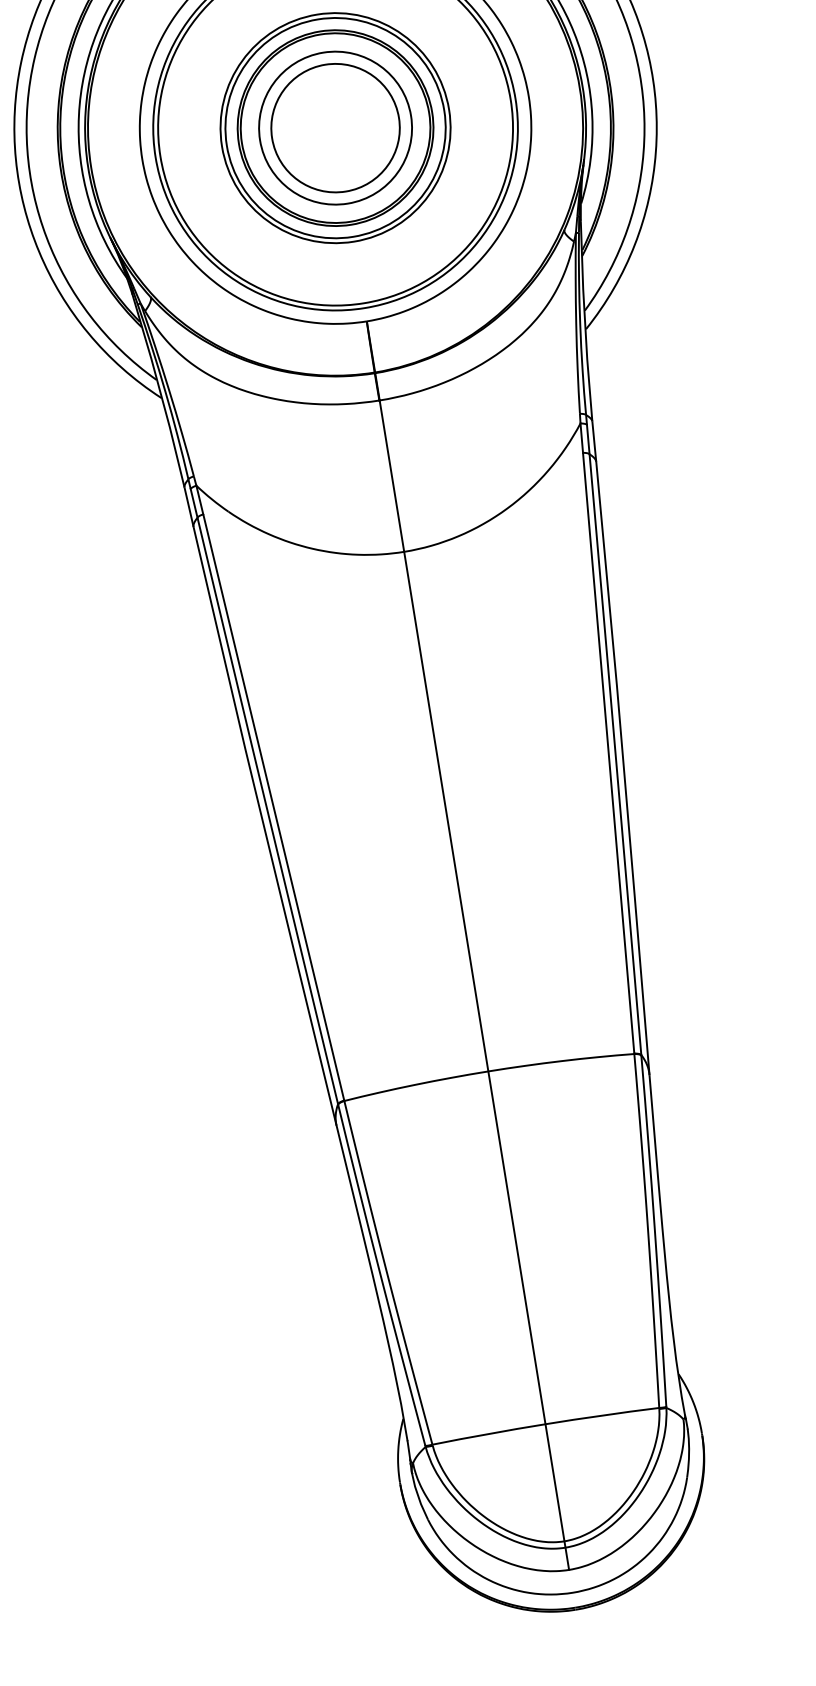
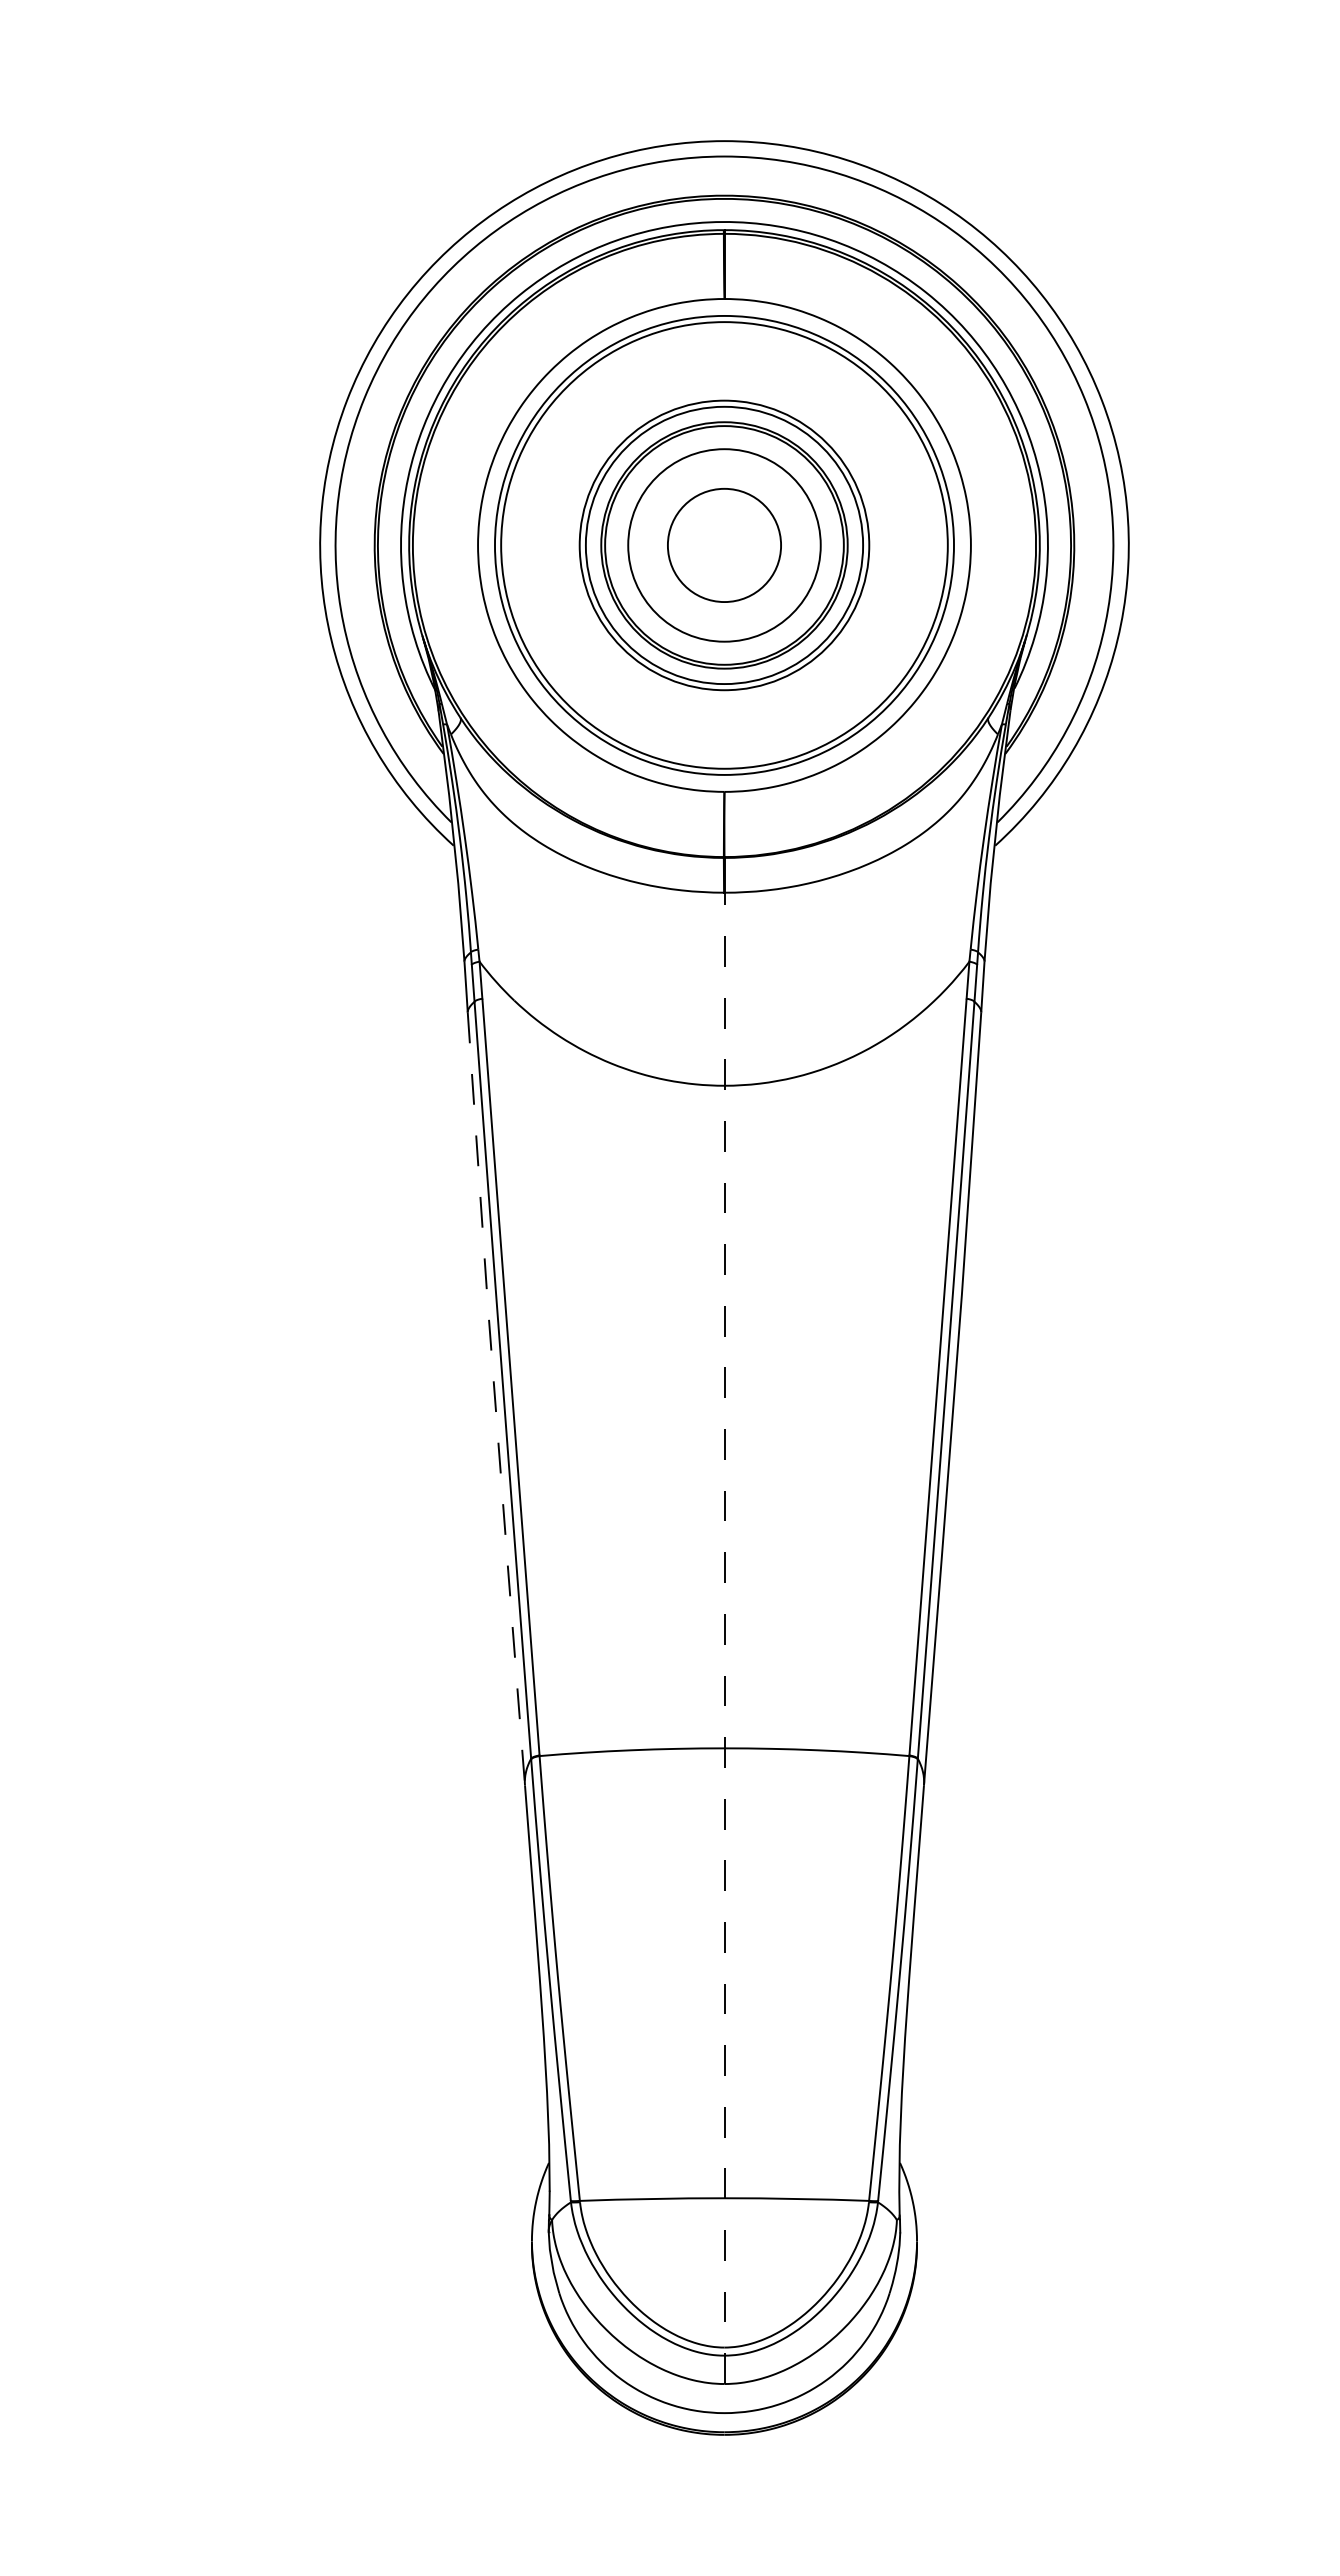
circle: (335, 128) -> (724, 545), size x0.7
line: (264, 826) -> (495, 1399), solid -> dashed
line: (474, 985) -> (724, 1638), solid -> dashed

